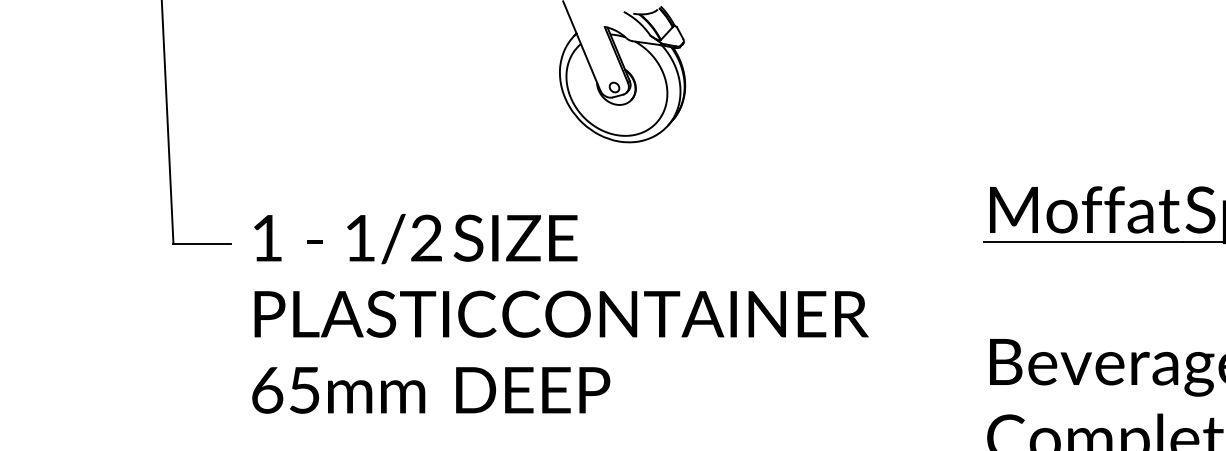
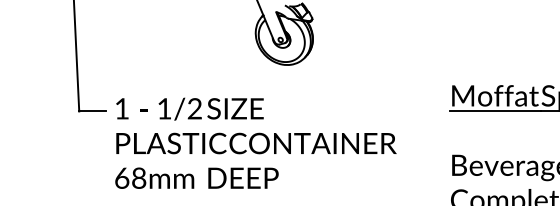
text: (305, 388) -> (139, 177), 65mm -> 68mm

